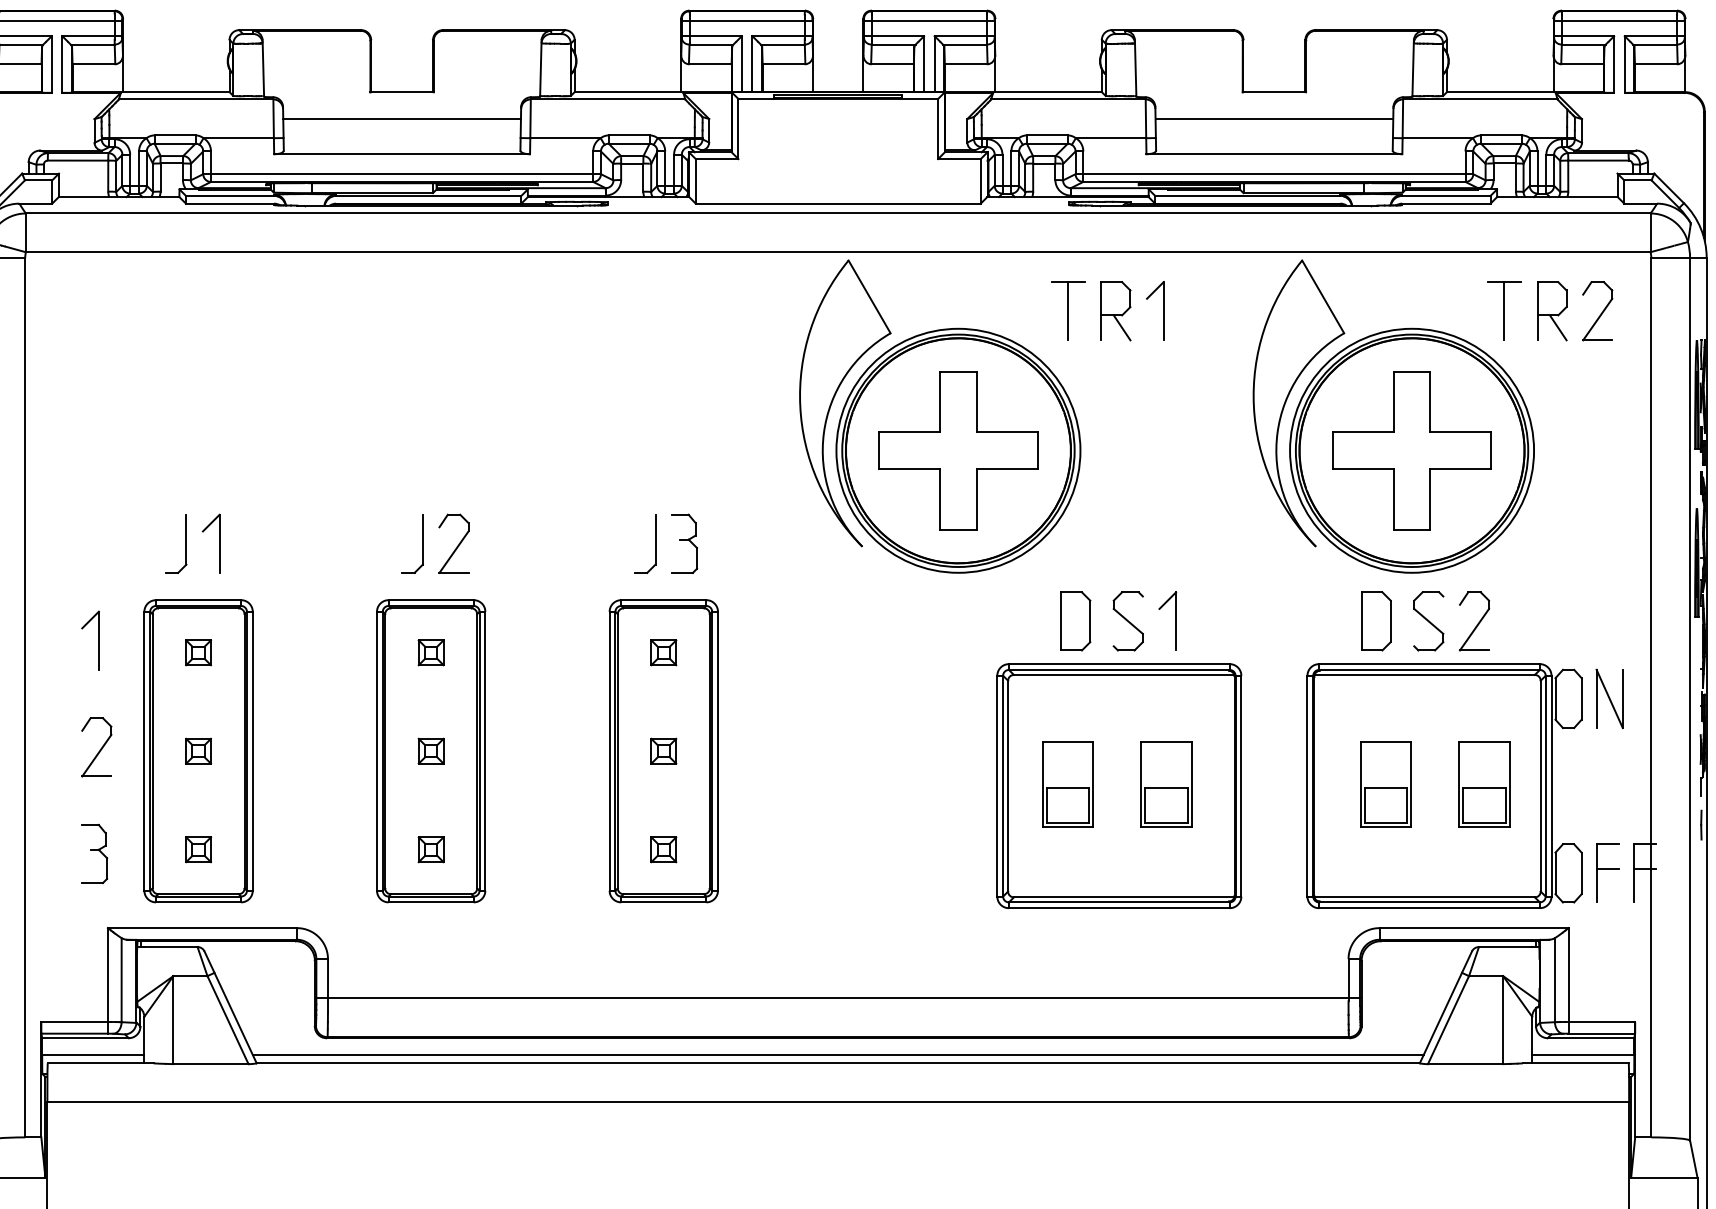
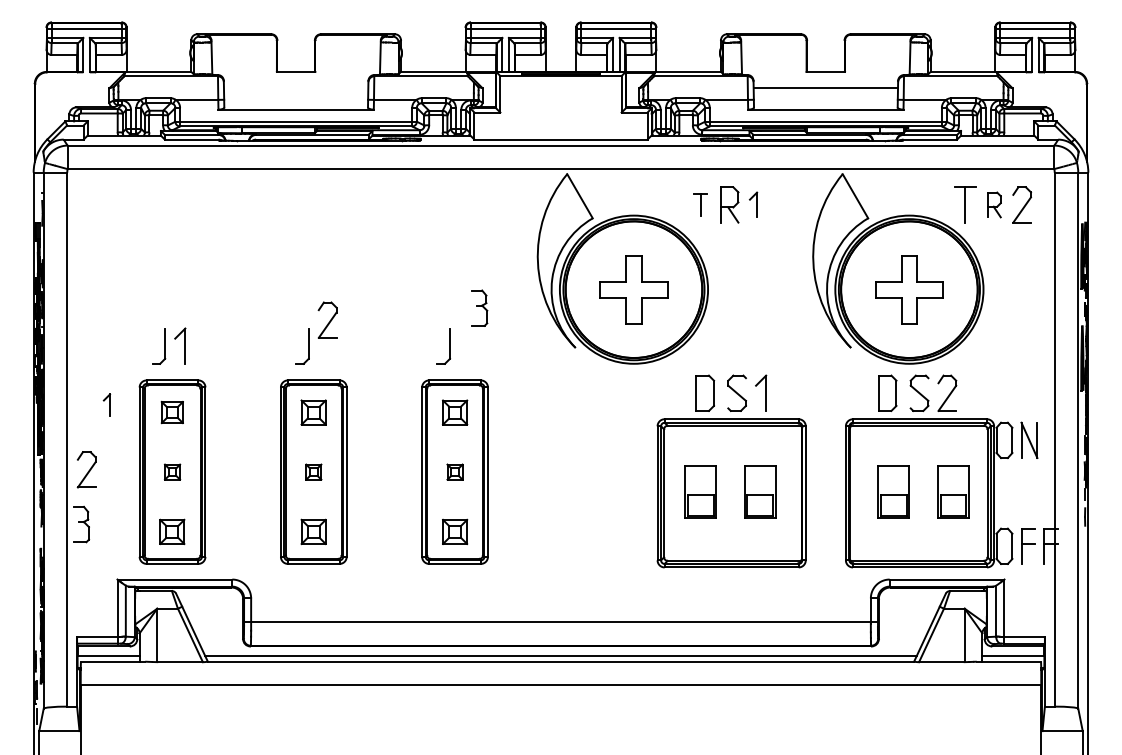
line: (401, 119) -> (295, 88), removed
part: (1067, 310) -> (700, 204), size x0.6
part: (1155, 310) -> (753, 204), size x0.7
part: (1552, 310) -> (994, 204), size x0.7
part: (957, 450) -> (633, 289), size x0.7
part: (1412, 450) -> (909, 289), size x0.7
part: (453, 542) -> (327, 319), moved
part: (684, 542) -> (479, 307), moved
part: (89, 639) -> (106, 404), size x0.6
part: (198, 651) -> (172, 411), size x1.4
part: (430, 651) -> (313, 411), size x1.6
part: (662, 651) -> (454, 411), size x1.6
part: (96, 746) -> (86, 469), moved
part: (198, 848) -> (172, 531), size x1.6
part: (430, 848) -> (313, 531), size x1.6
part: (662, 848) -> (454, 531), size x1.6
part: (94, 853) -> (81, 524), moved

